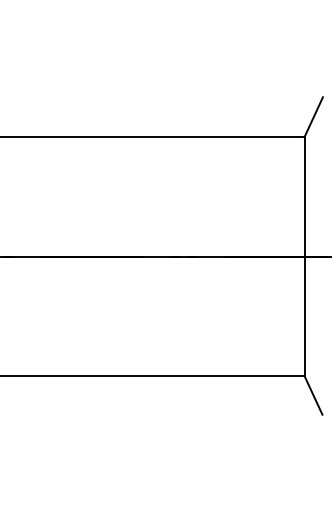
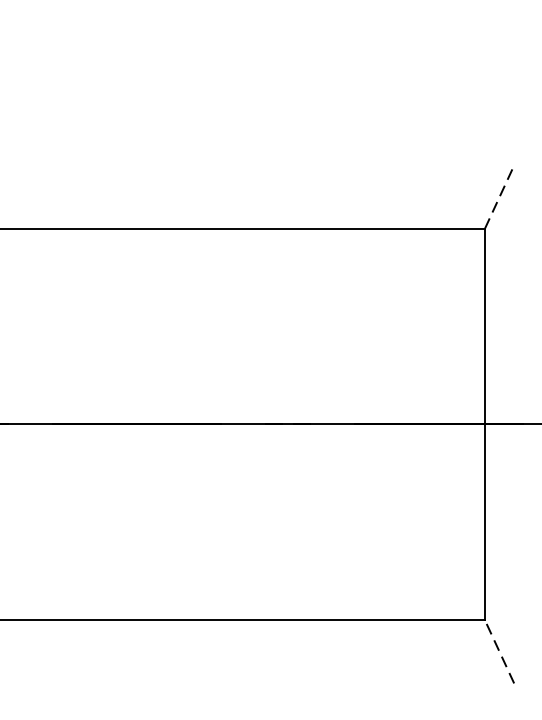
line: (313, 117) -> (499, 196), solid -> dashed
line: (313, 394) -> (499, 650), solid -> dashed

